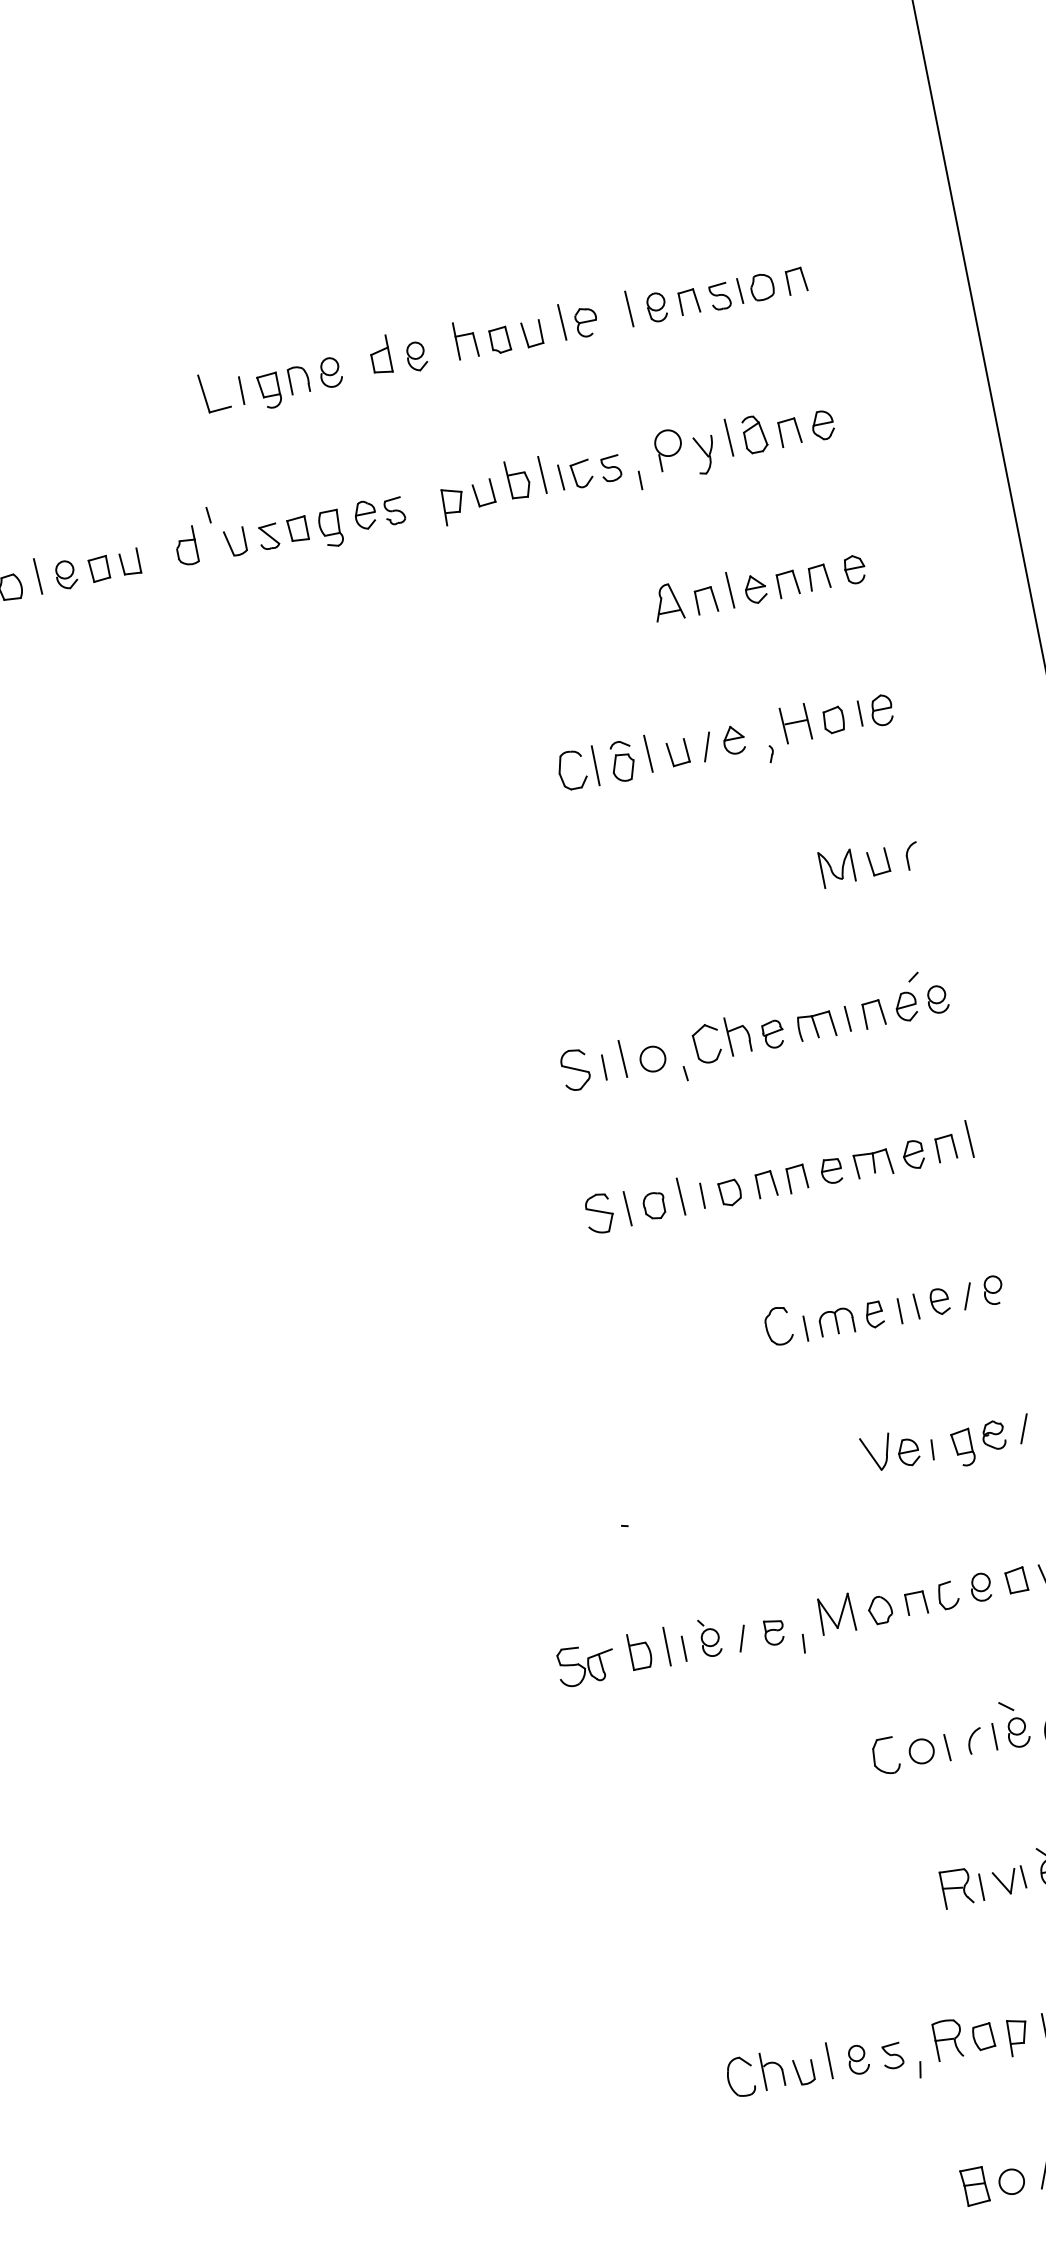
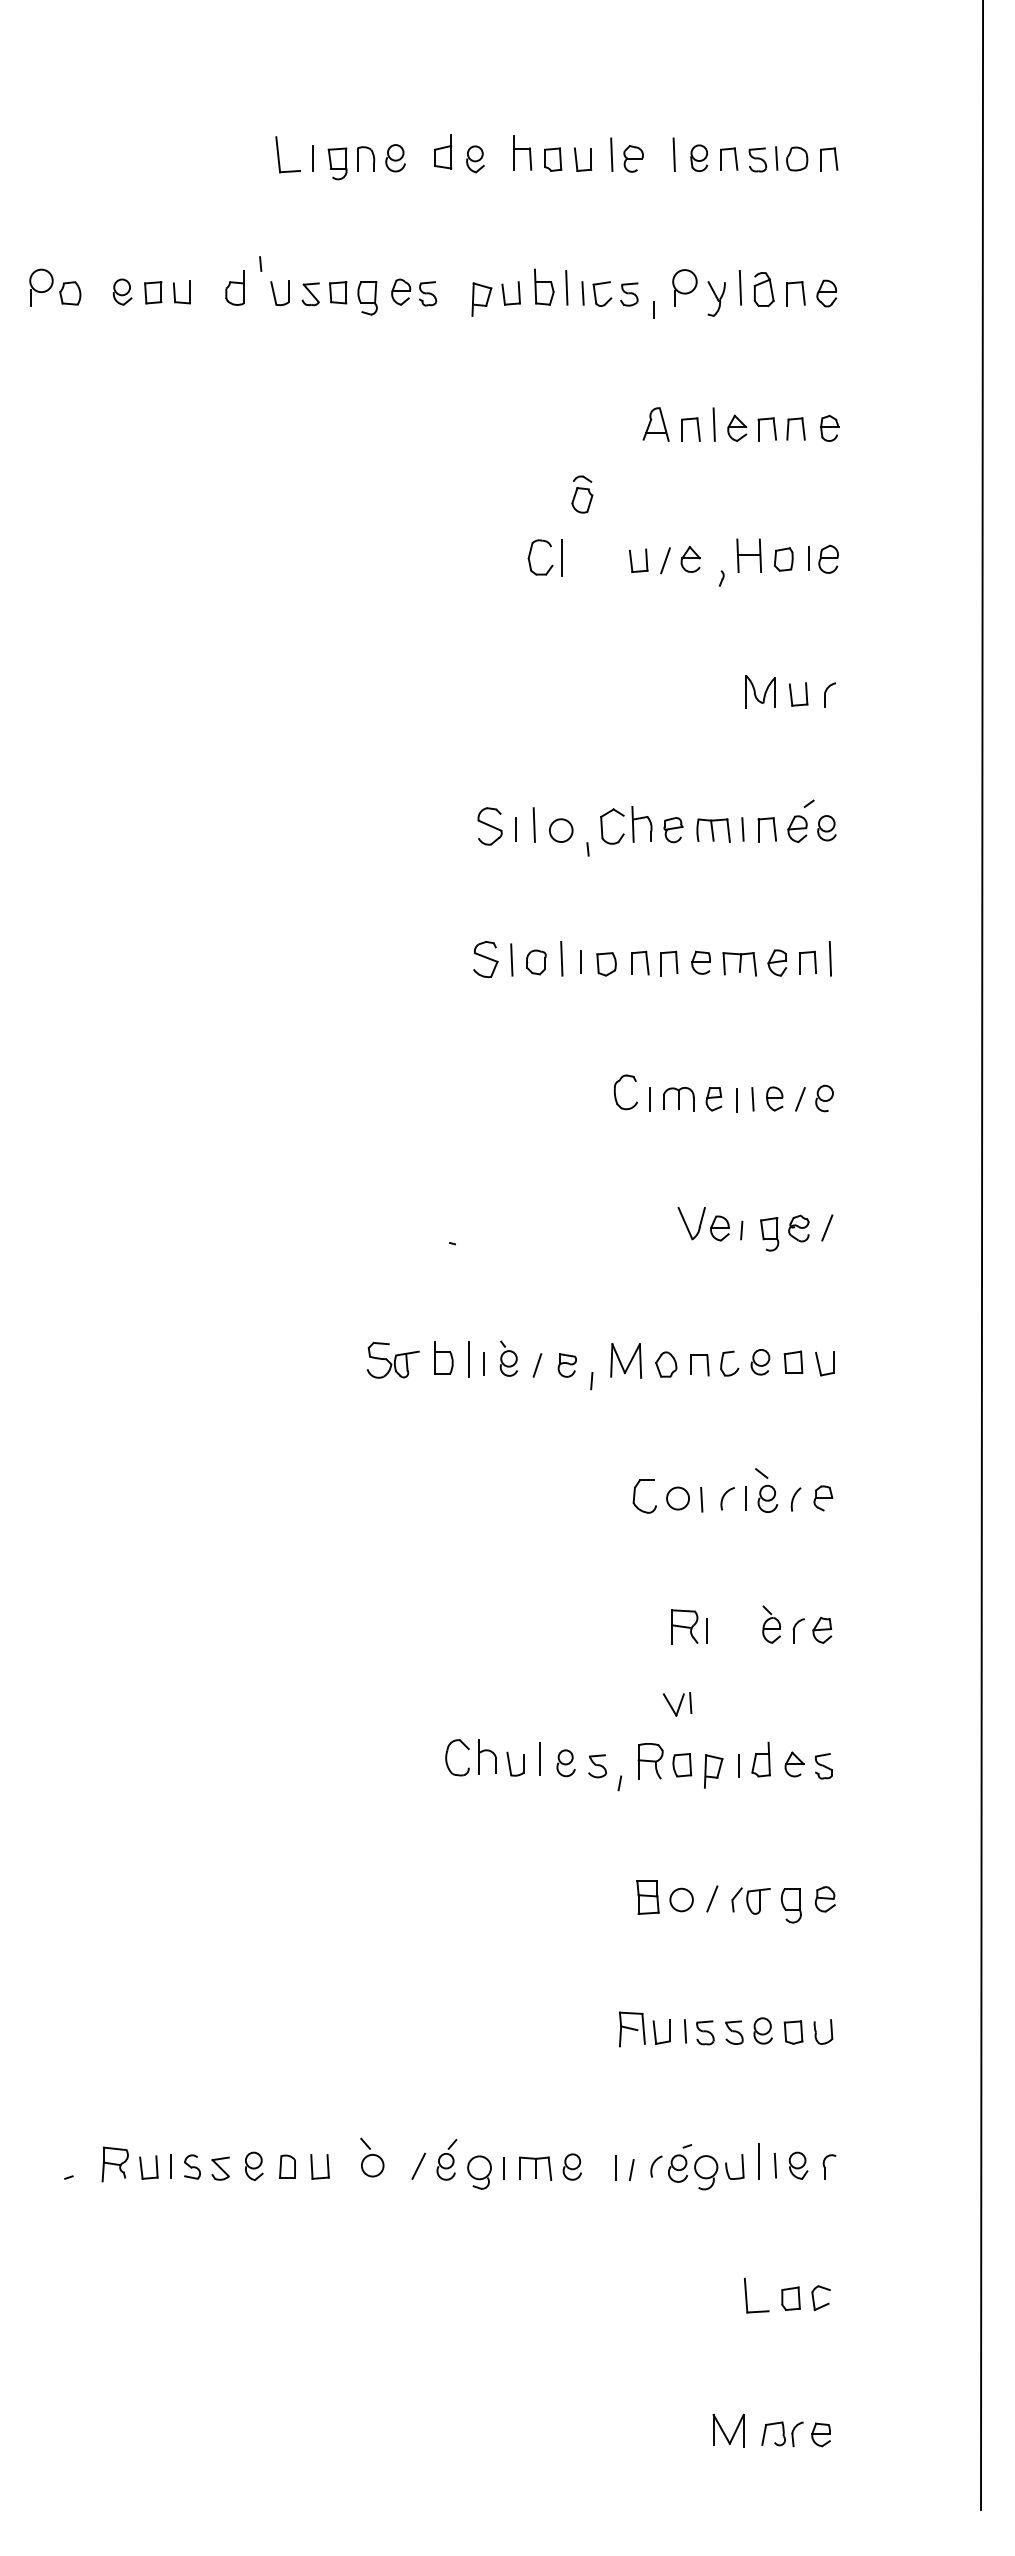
line: (37, 576) -> (96, 288), removed
line: (648, 753) -> (611, 556), removed
part: (622, 761) -> (582, 494), moved
part: (1009, 1881) -> (677, 1704), moved

